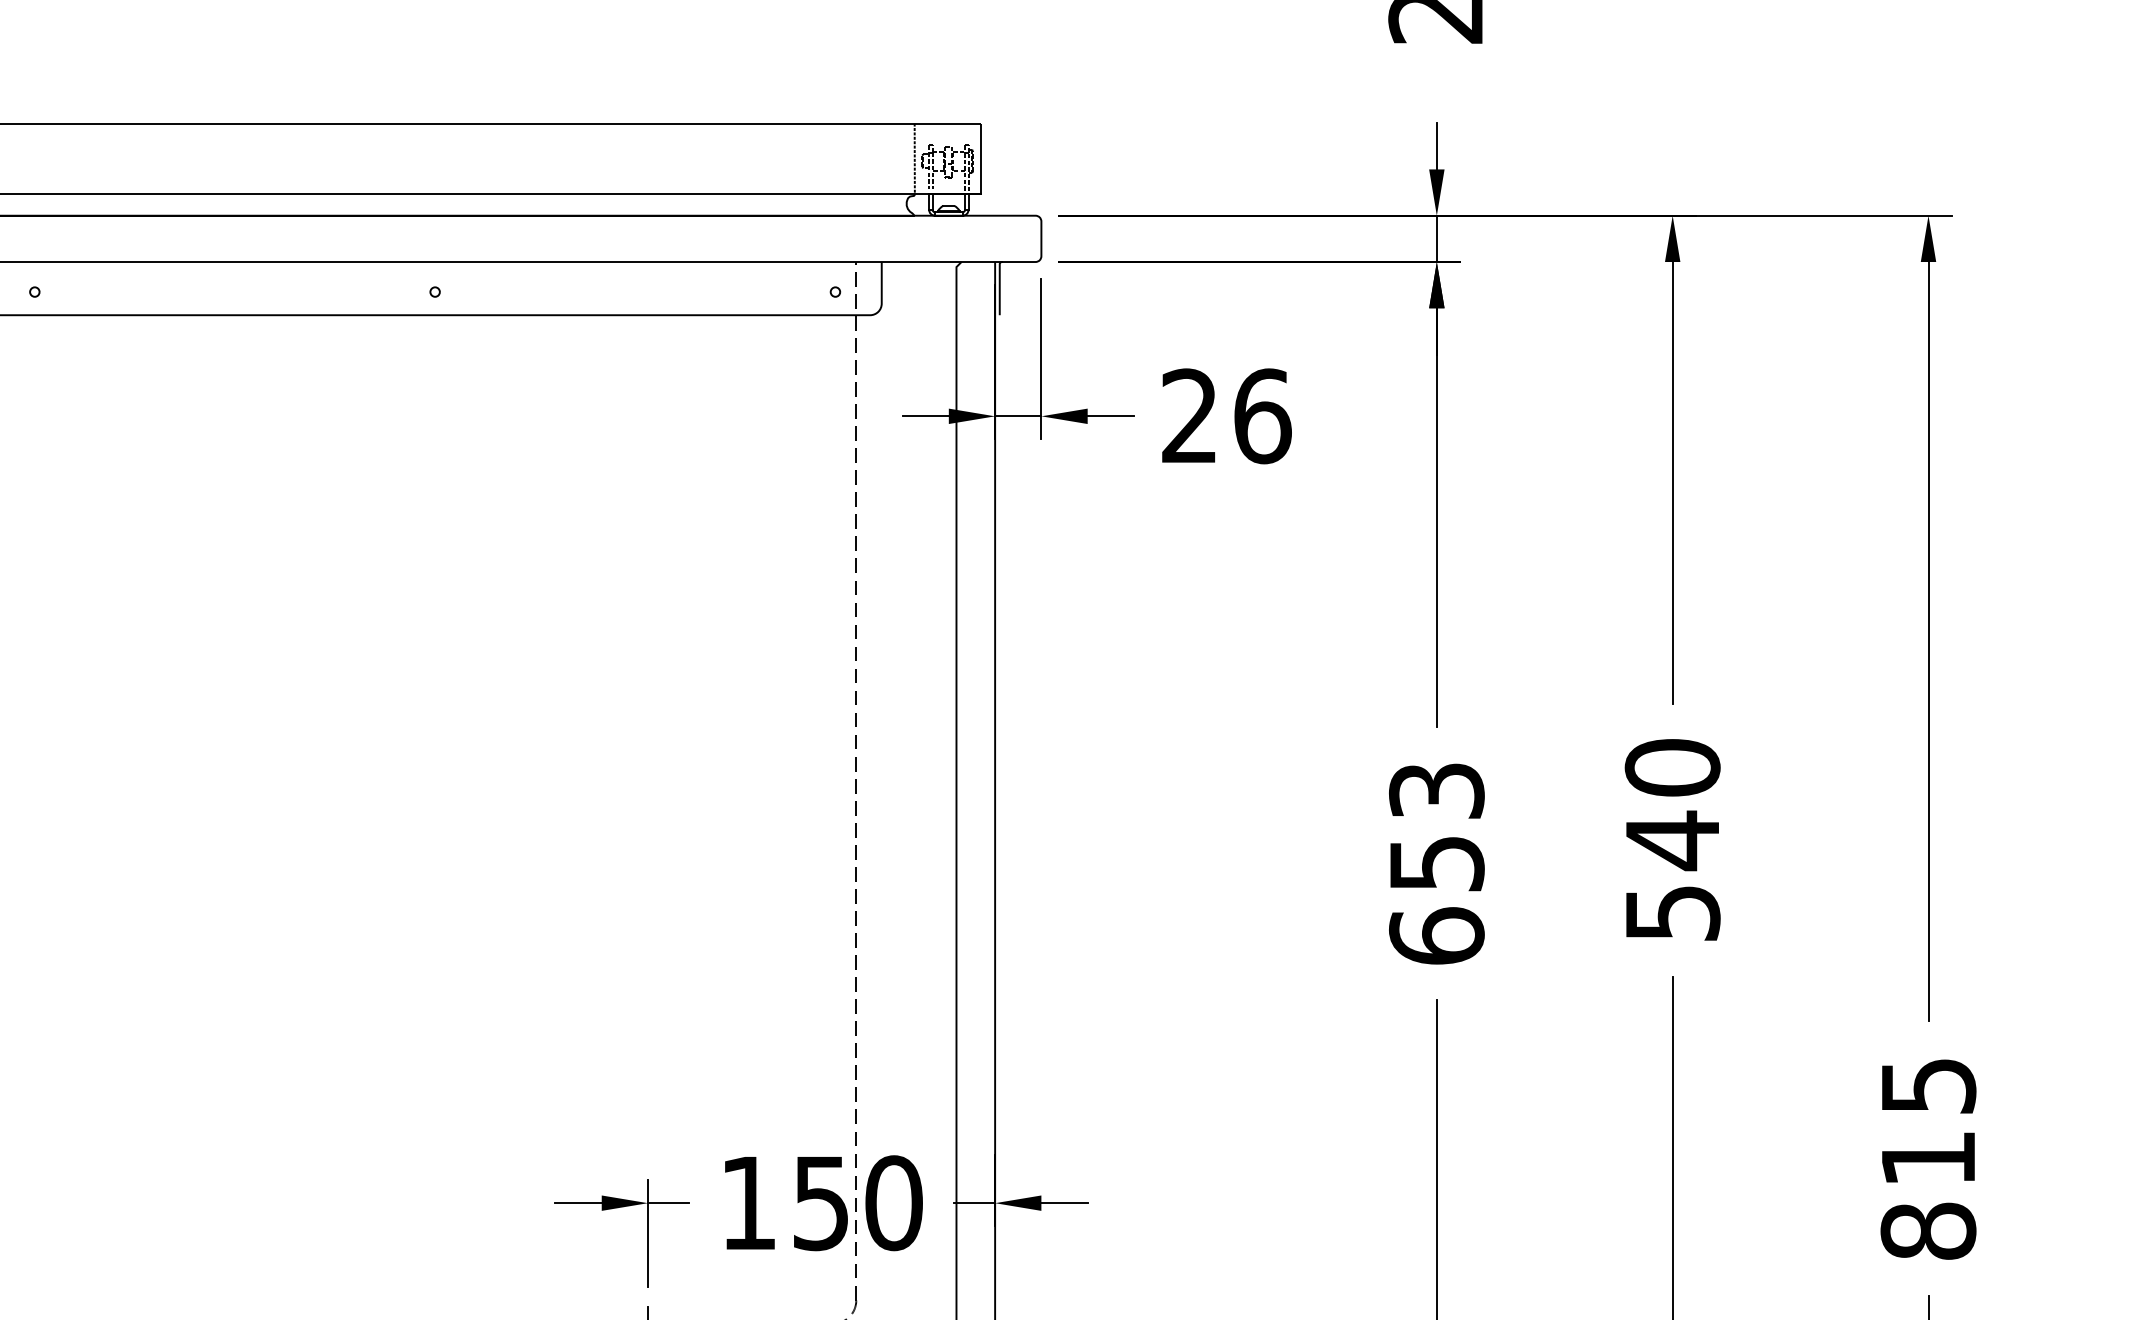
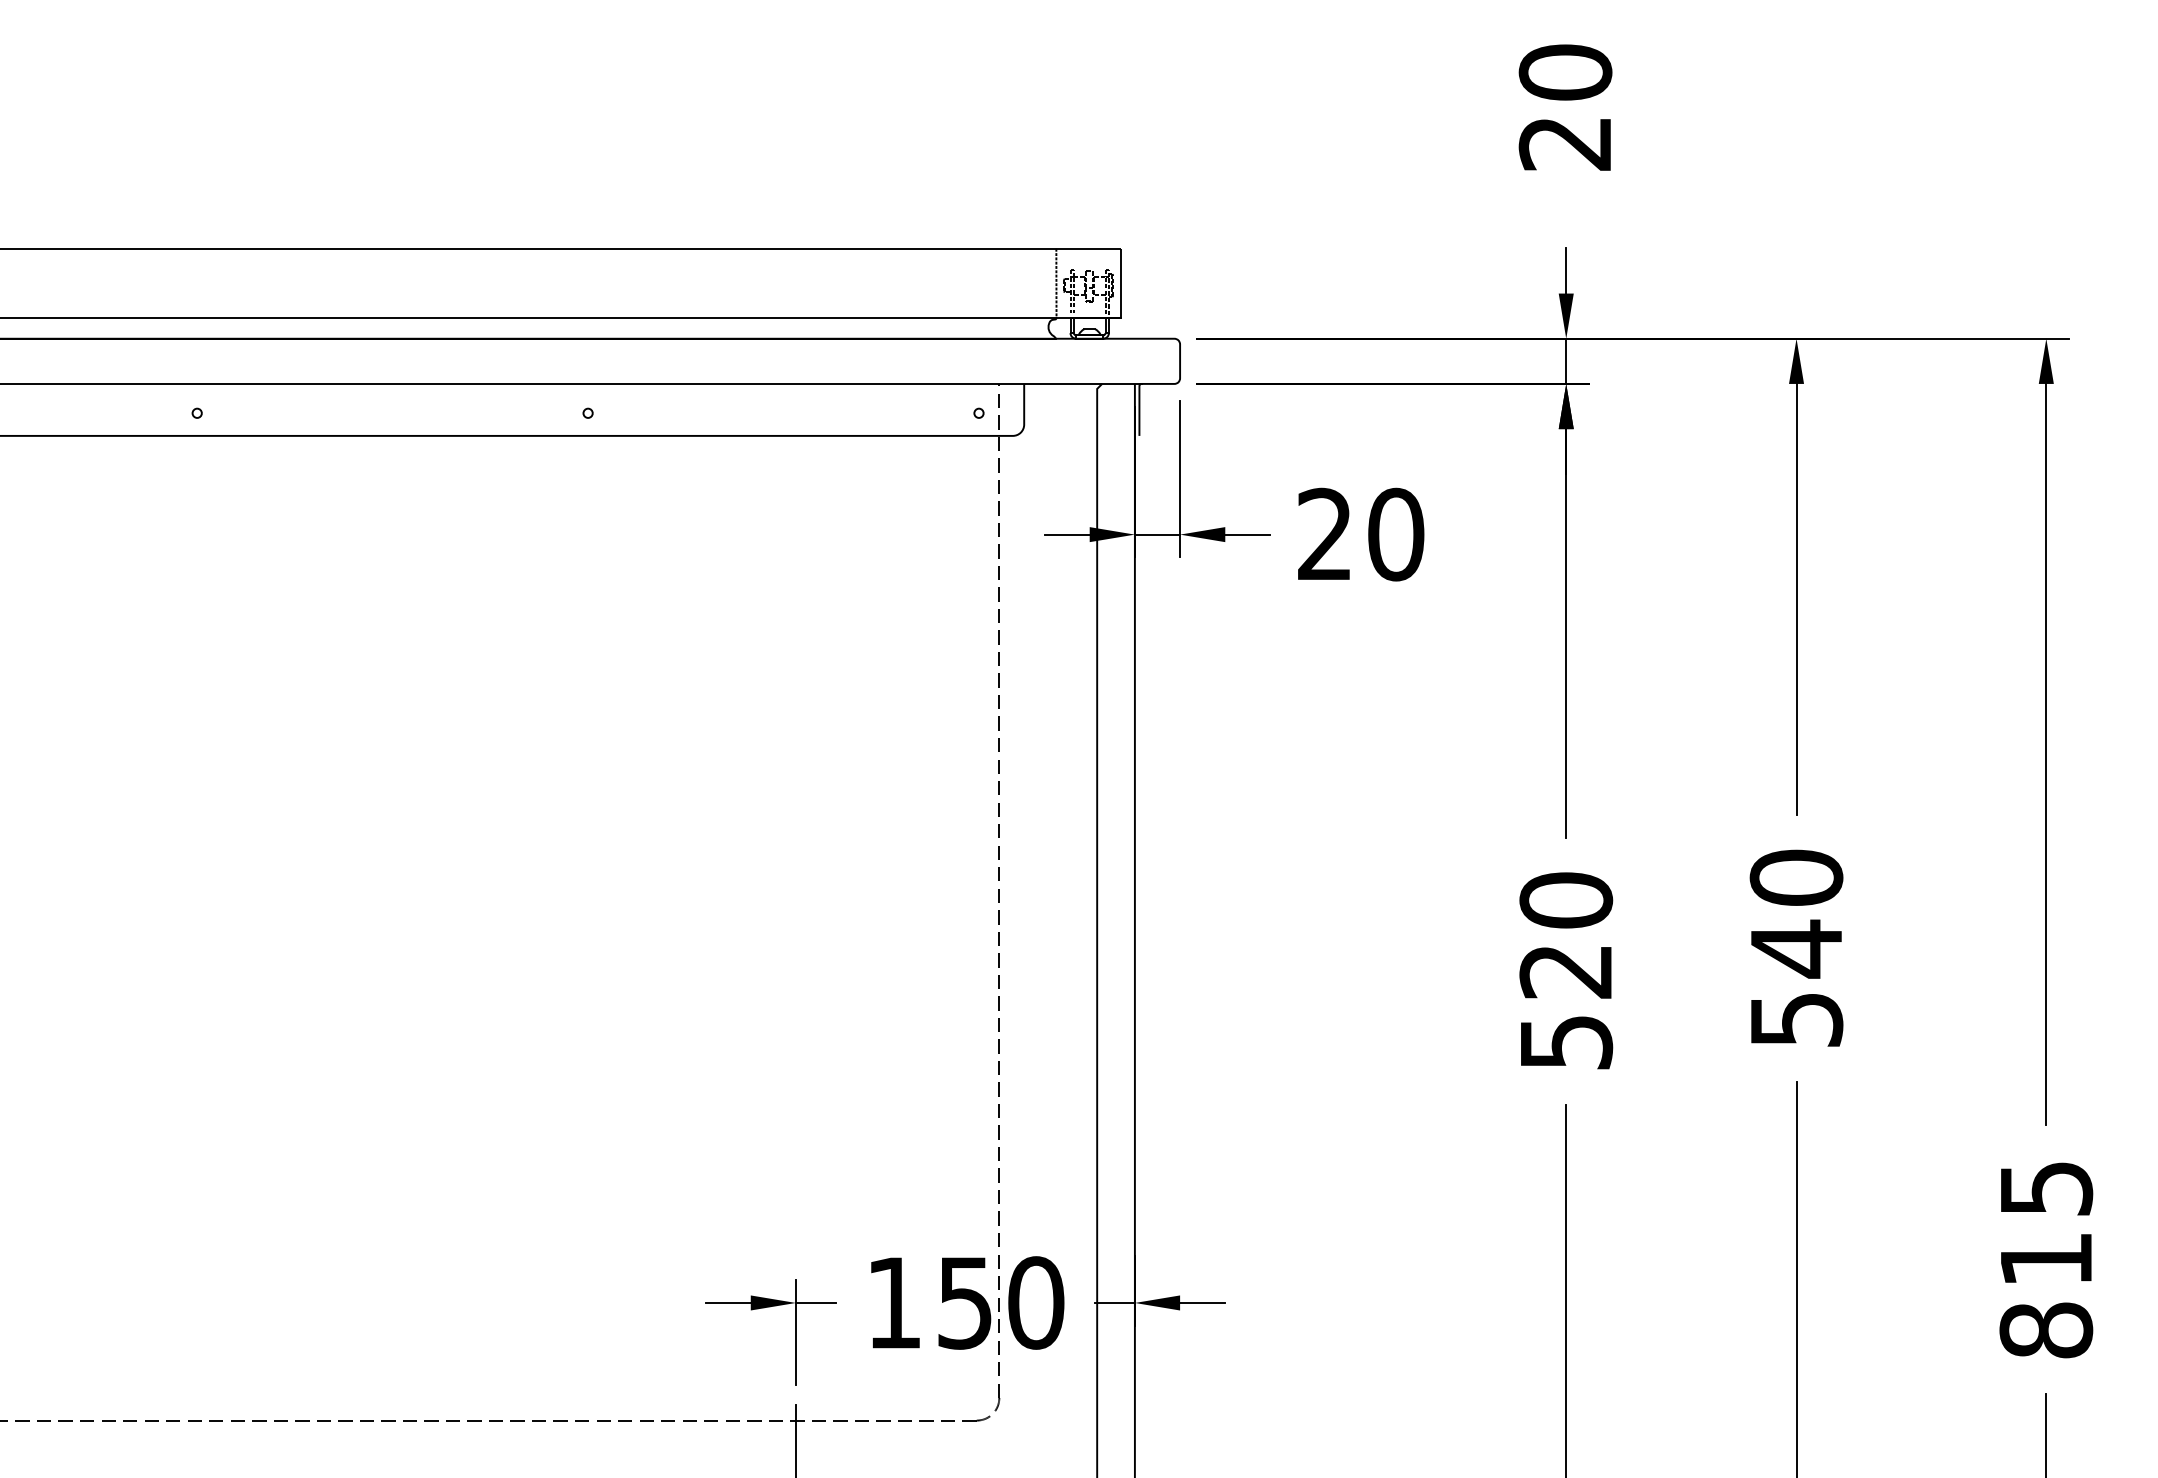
text: (1263, 416) -> (1396, 534), 26 -> 20
text: (1437, 862) -> (1566, 970), 653 -> 520

